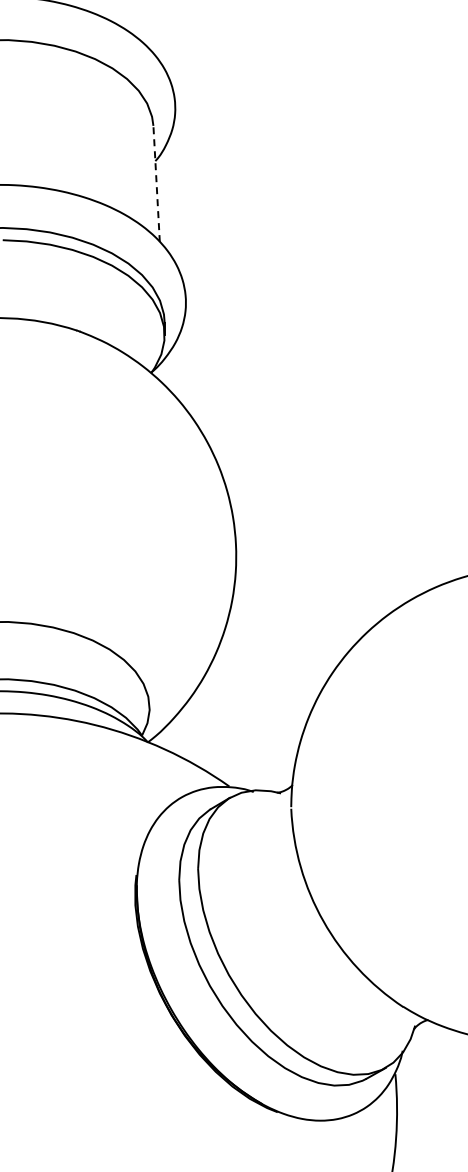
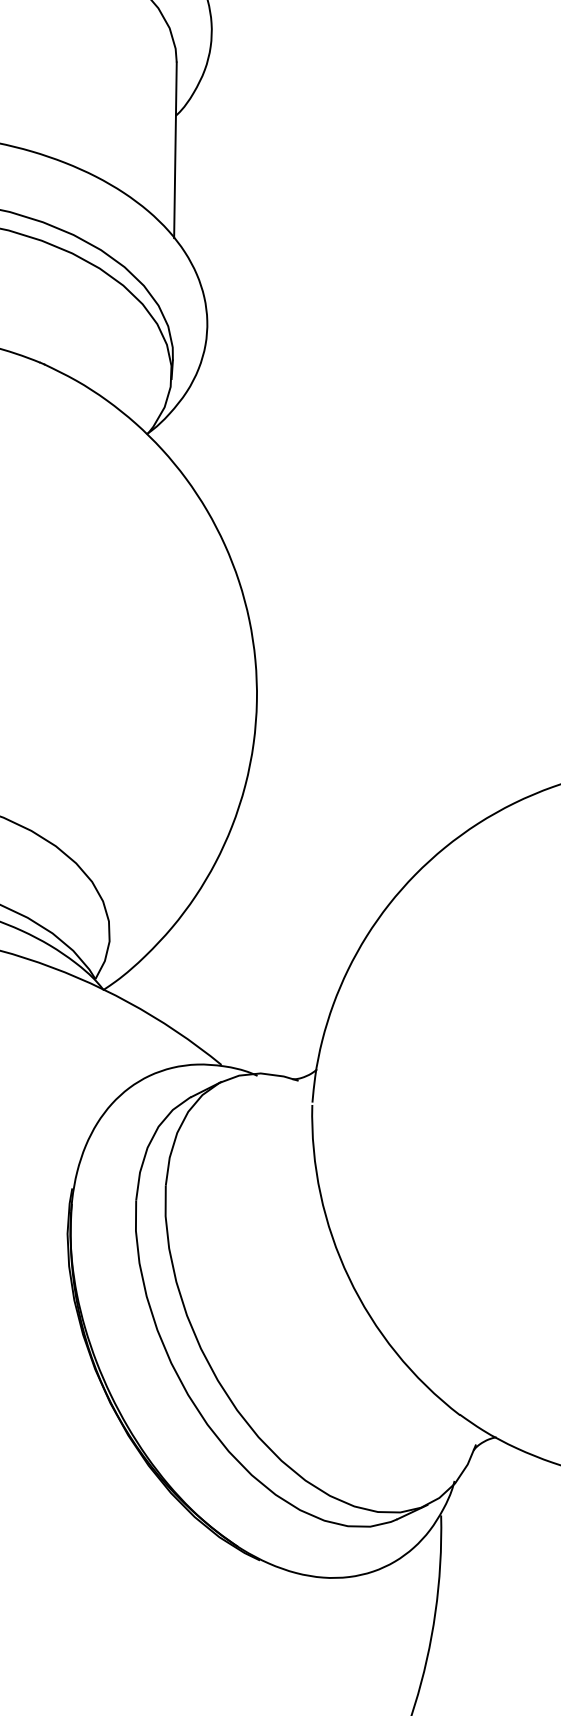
line: (156, 183) -> (175, 149), dashed -> solid

